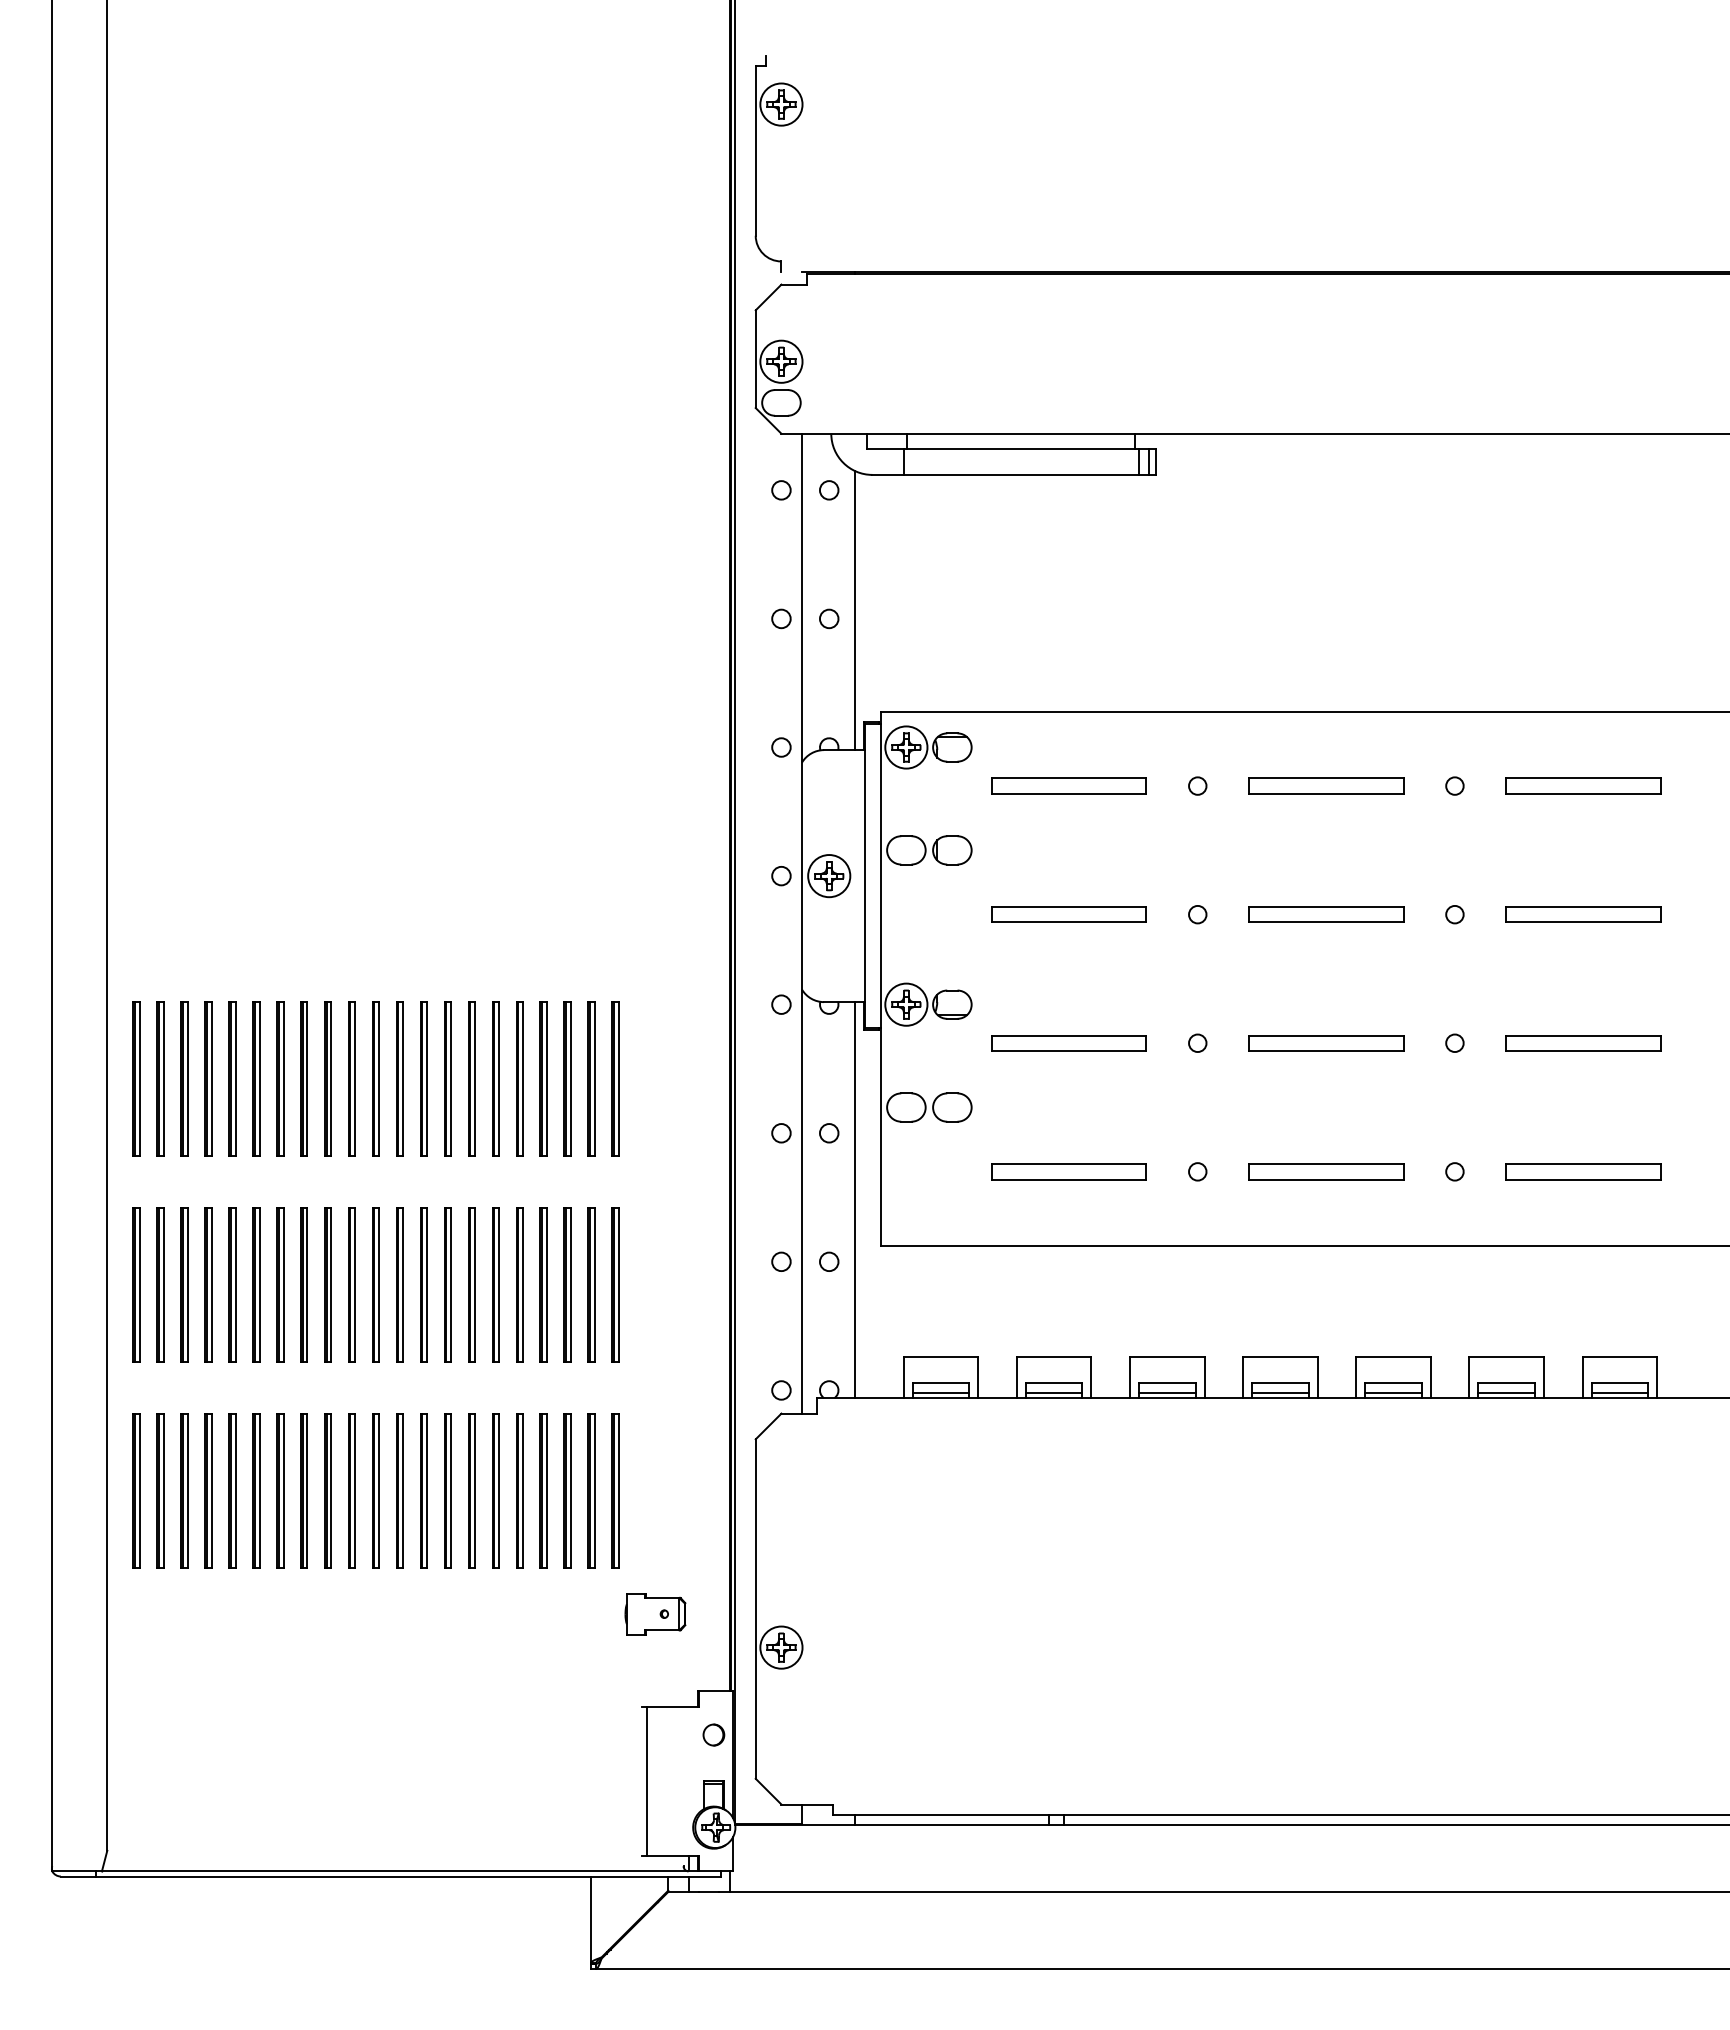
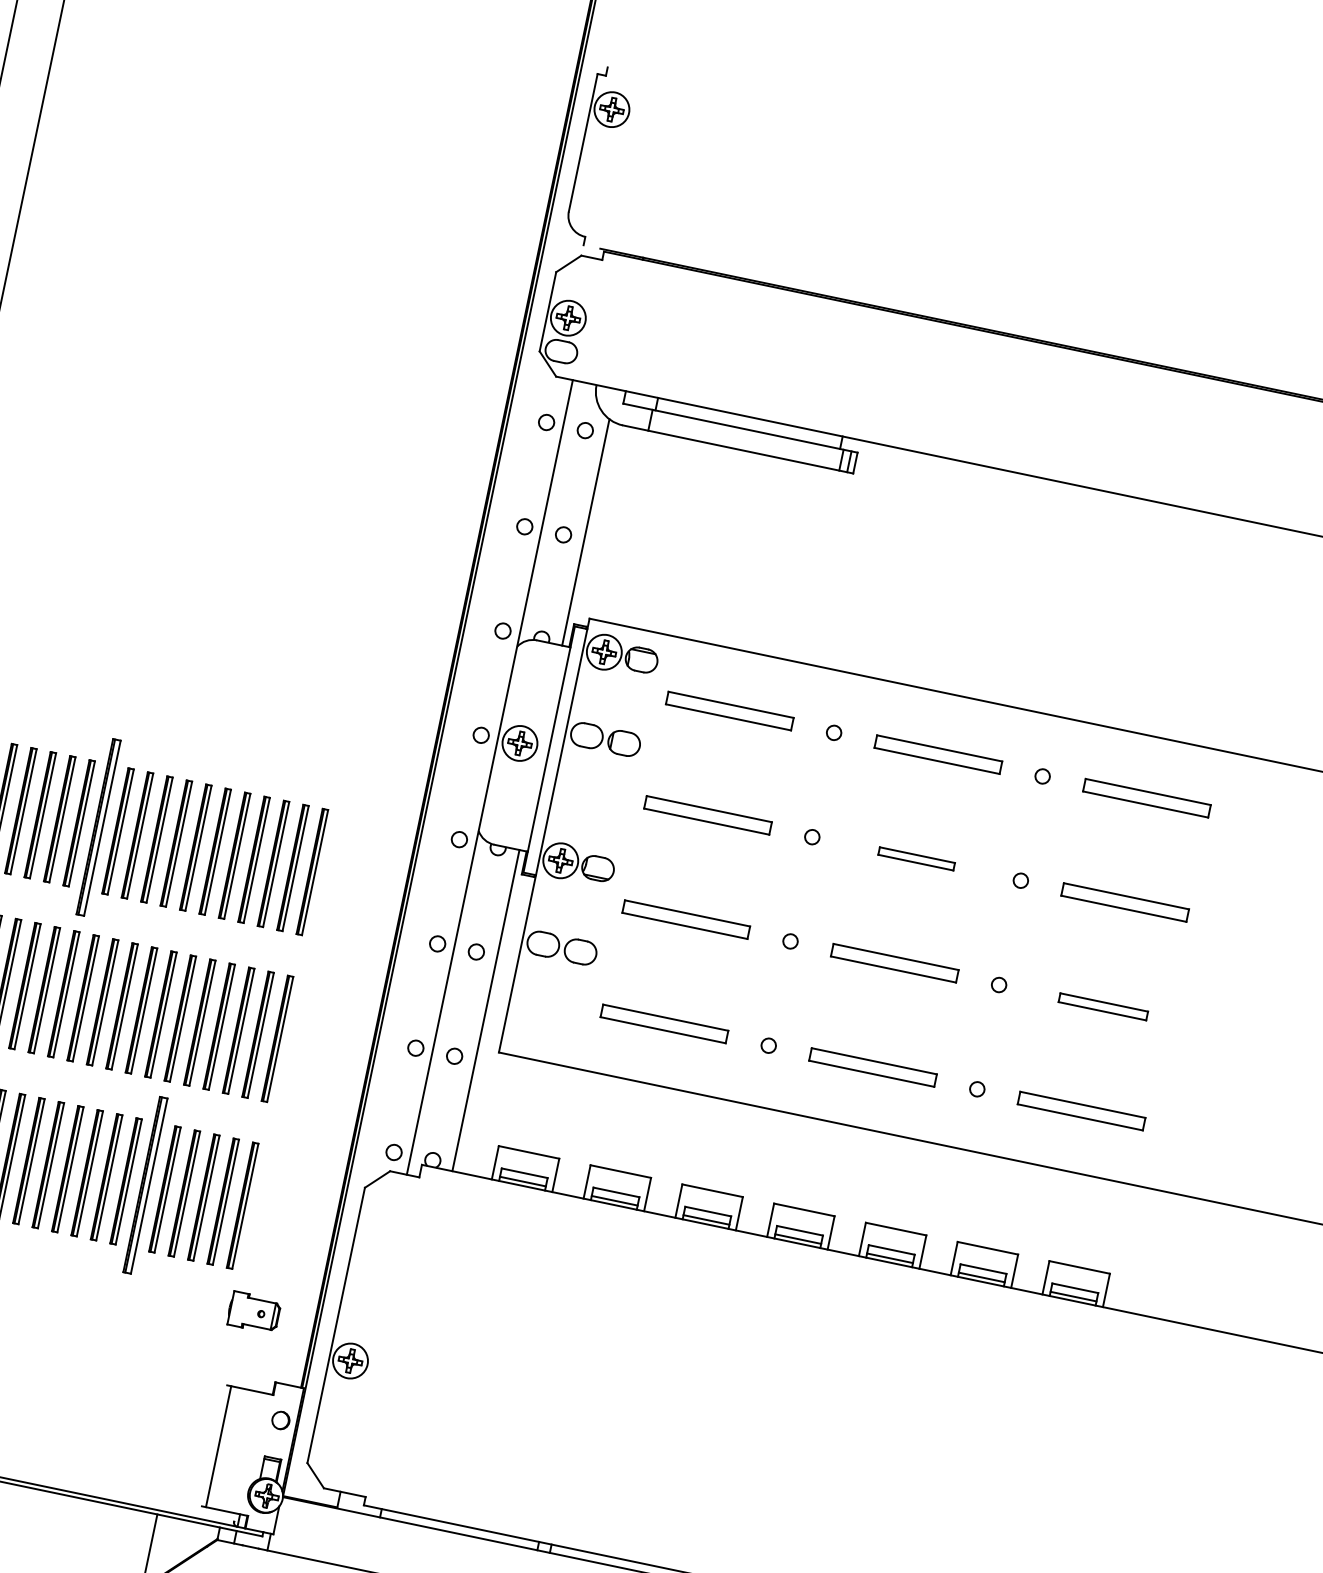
part: (1326, 914) -> (916, 858), size x0.6
part: (1583, 1043) -> (1103, 1007), size x0.7
part: (351, 1078) -> (98, 826), size x1.4
part: (495, 1490) -> (145, 1185), size x1.4

